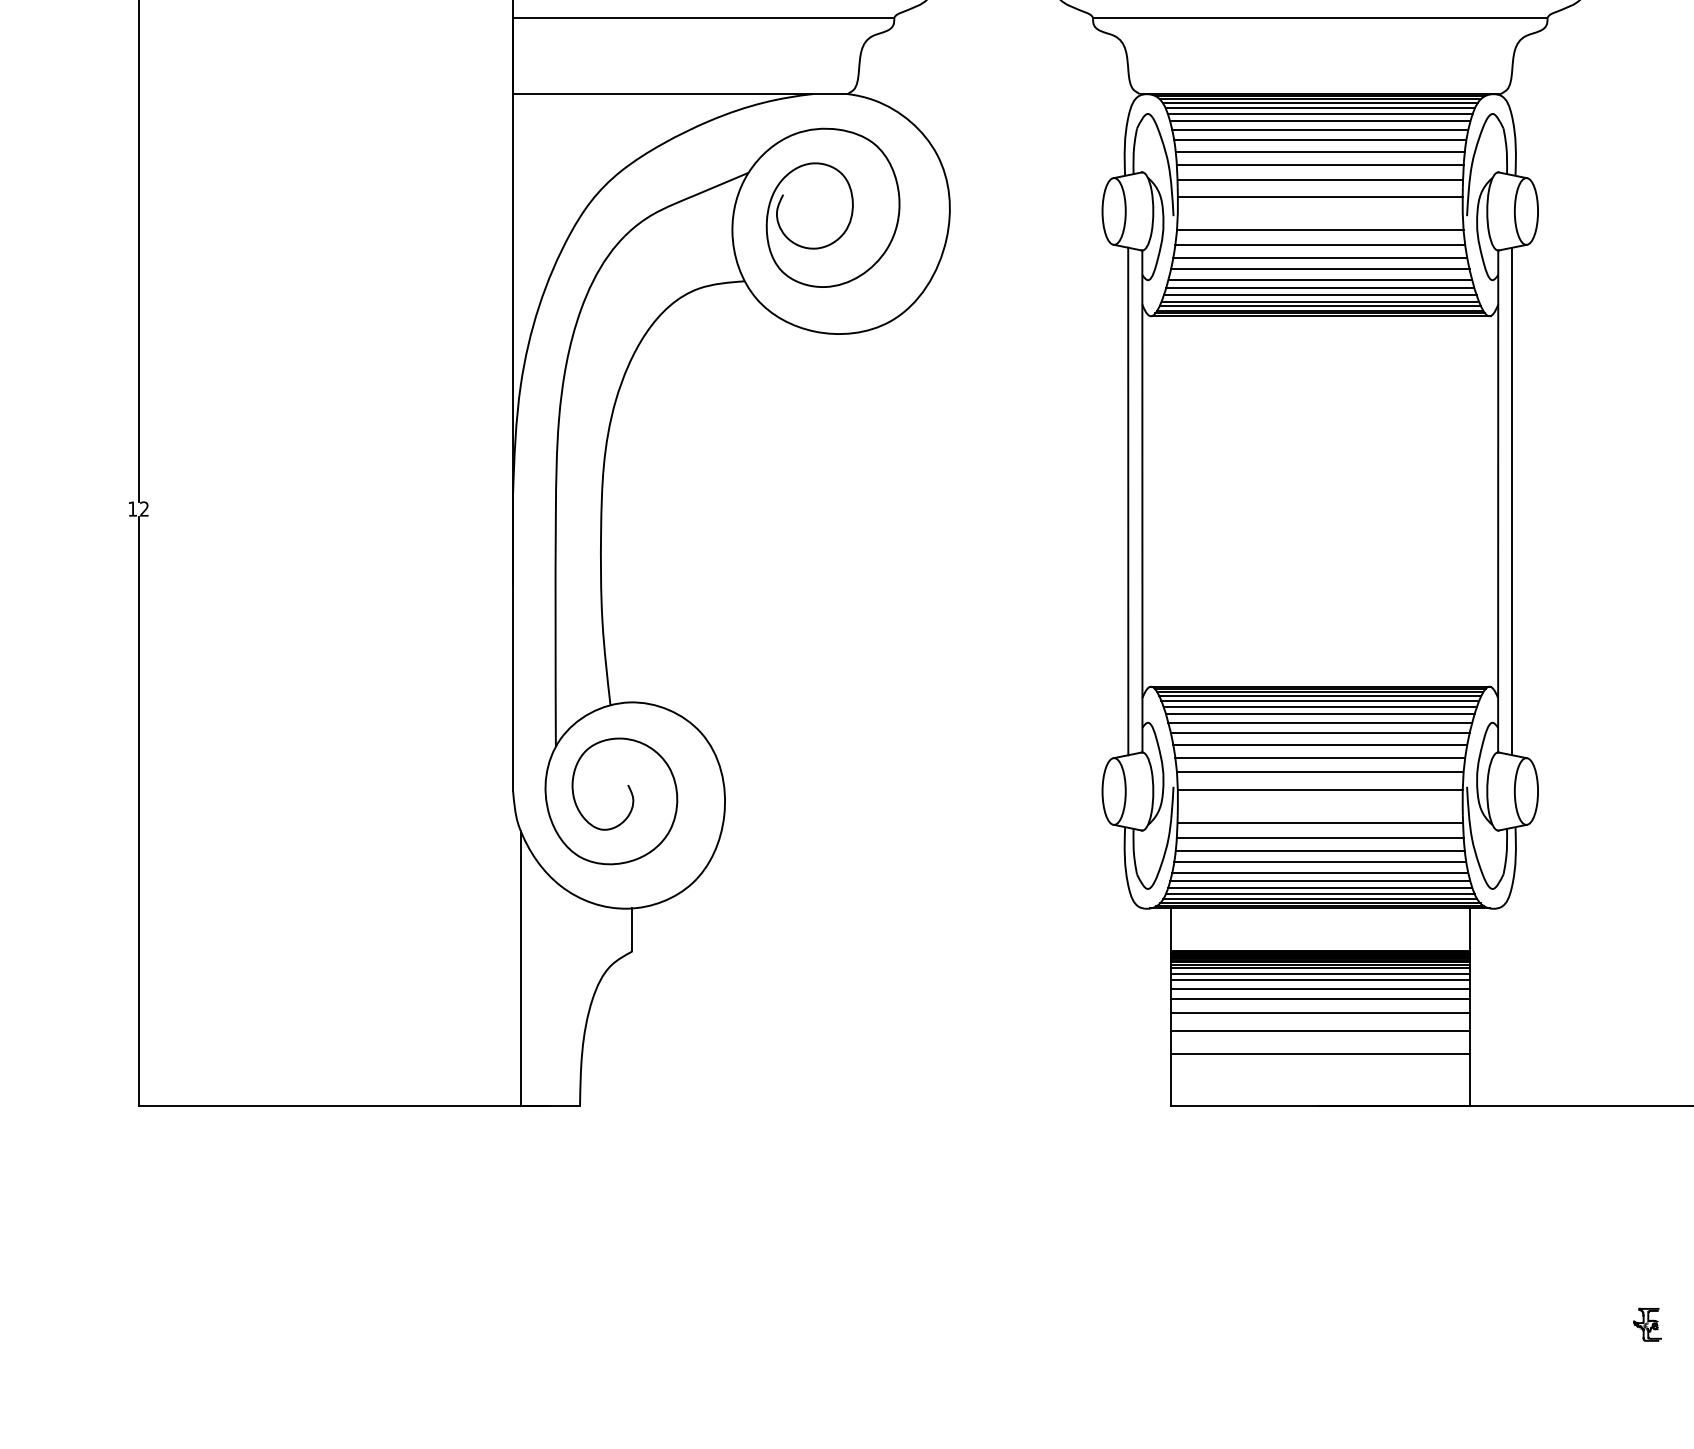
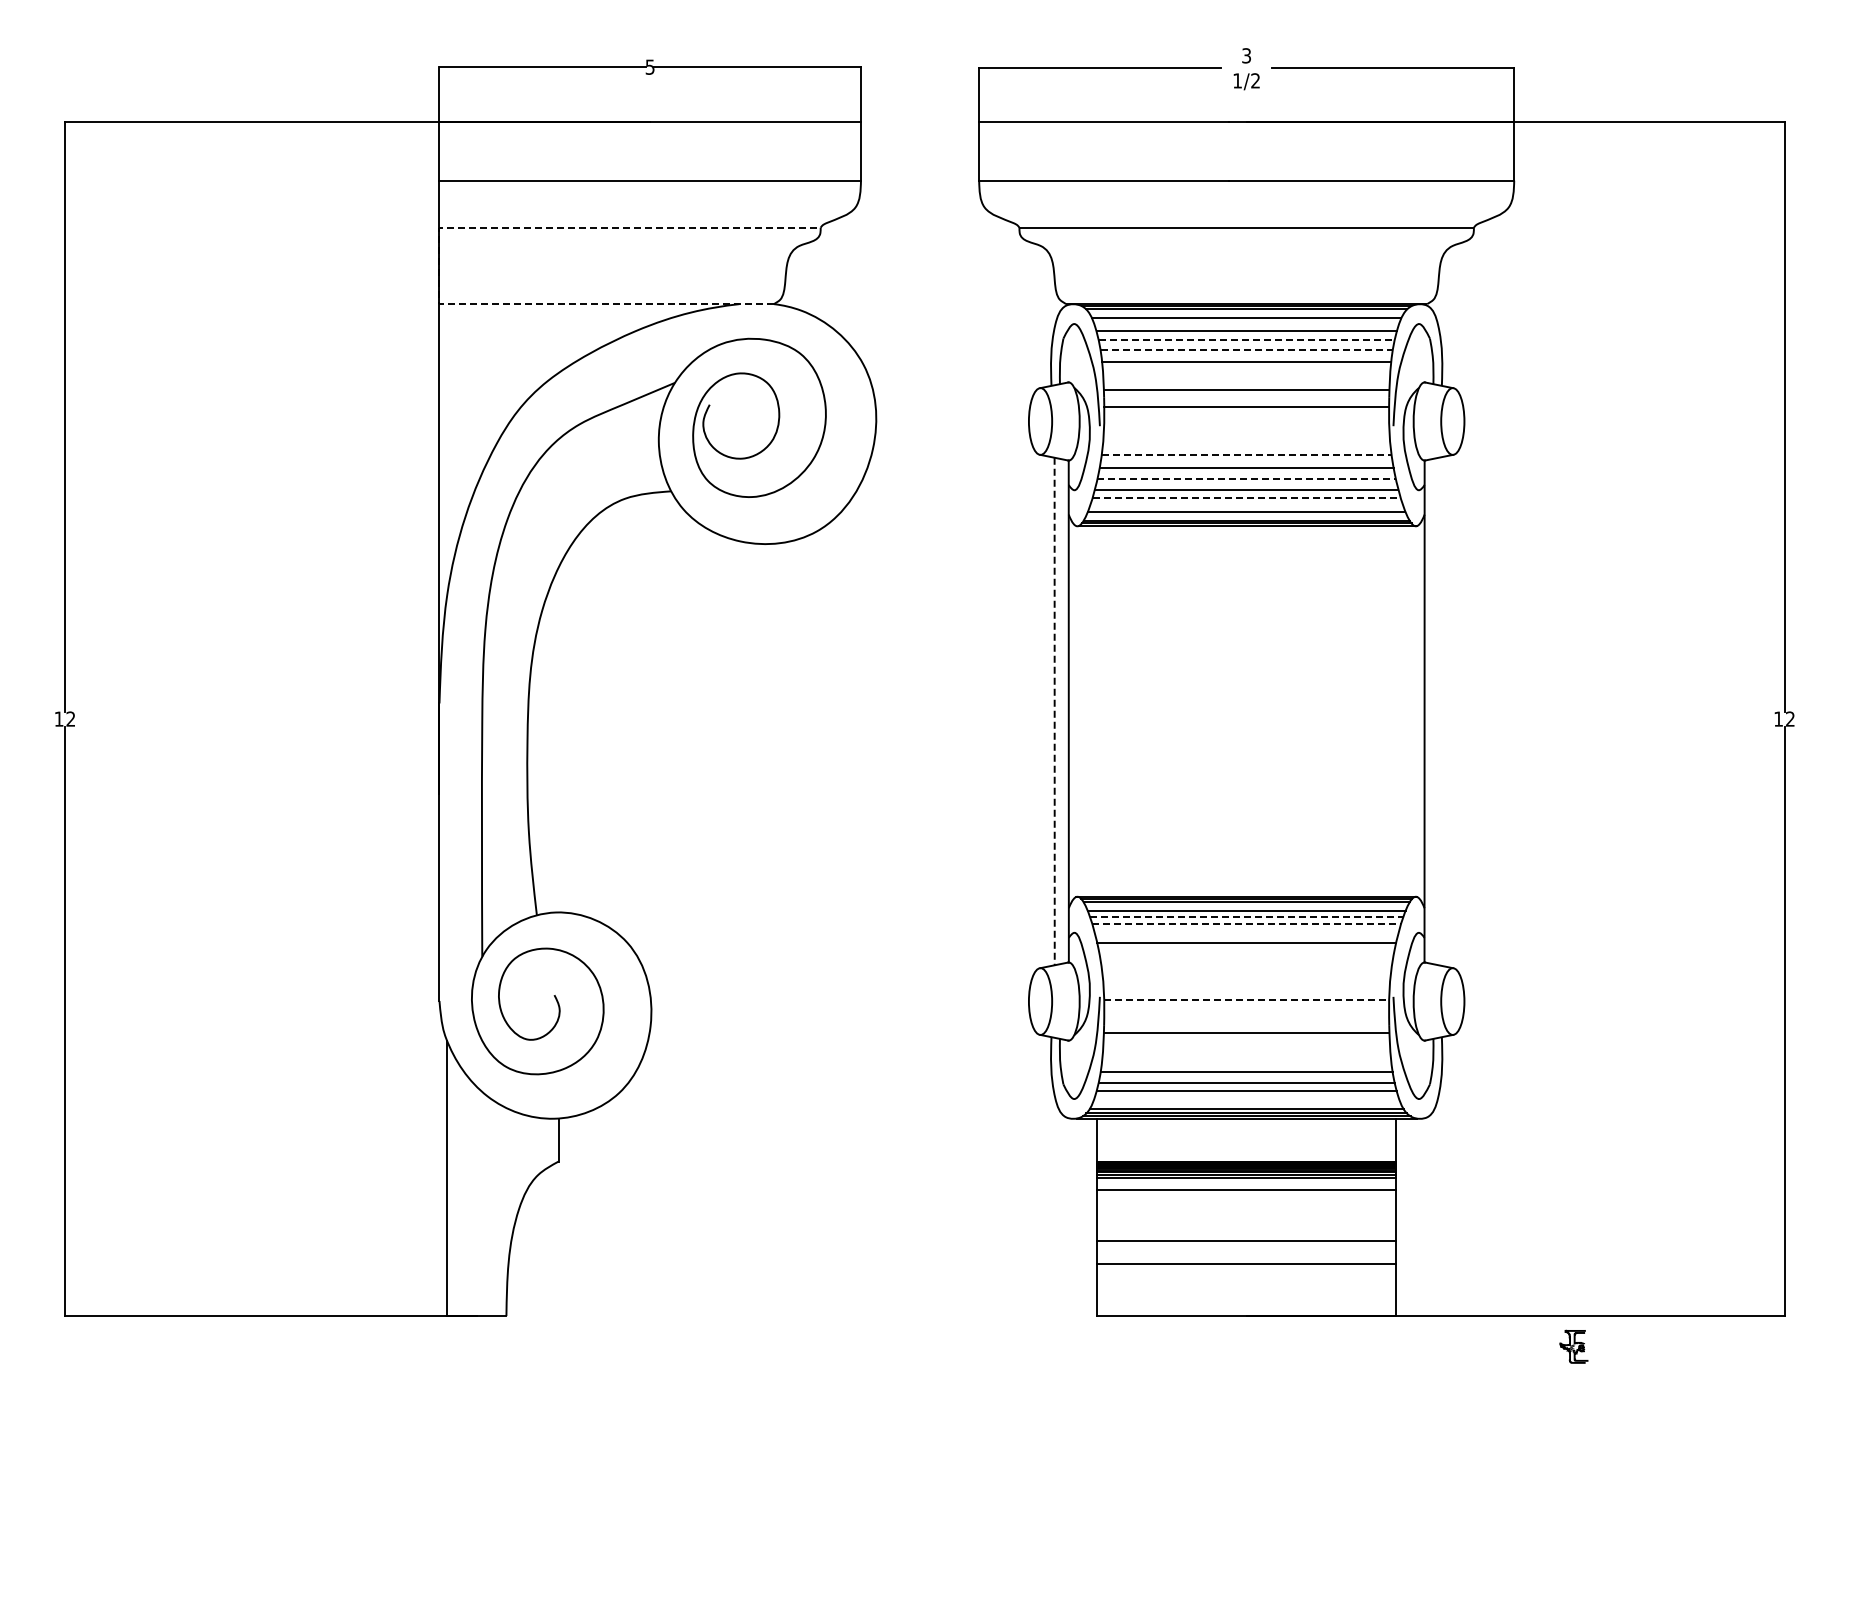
line: (513, 32) -> (439, 242), solid -> dashed
line: (1320, 103) -> (1246, 313), removed
line: (1320, 114) -> (1246, 324), removed
line: (1321, 129) -> (1247, 339), solid -> dashed
line: (1321, 140) -> (1247, 350), solid -> dashed
line: (1320, 165) -> (1246, 375), removed
line: (1320, 230) -> (1246, 440), removed
line: (1320, 244) -> (1246, 454), solid -> dashed
line: (1321, 269) -> (1247, 479), solid -> dashed
line: (1321, 288) -> (1247, 498), solid -> dashed
line: (1320, 295) -> (1246, 505), removed
line: (1320, 306) -> (1246, 516), removed
line: (1128, 501) -> (1054, 711), solid -> dashed
line: (1512, 501) -> (1438, 711), removed
line: (1320, 696) -> (1246, 906), removed
line: (1320, 707) -> (1246, 917), solid -> dashed
line: (1321, 714) -> (1247, 924), solid -> dashed
line: (1320, 722) -> (1246, 932), removed
line: (1320, 744) -> (1246, 954), removed
line: (1320, 757) -> (1246, 967), removed
line: (1320, 772) -> (1246, 982), removed
line: (1320, 789) -> (1246, 999), solid -> dashed
line: (1320, 837) -> (1246, 1047), removed
line: (1320, 850) -> (1246, 1060), removed
line: (1320, 888) -> (1246, 1098), removed
line: (1320, 894) -> (1246, 1104), removed
line: (1320, 973) -> (1246, 1183), removed
line: (1320, 988) -> (1246, 1198), removed
line: (1320, 998) -> (1246, 1208), removed
line: (1320, 1012) -> (1246, 1222), removed
part: (1647, 1324) -> (1573, 1346), moved

